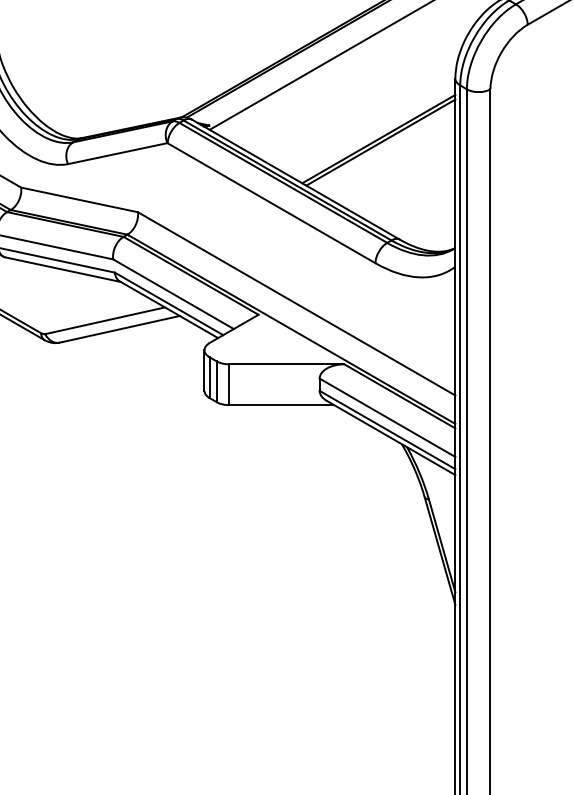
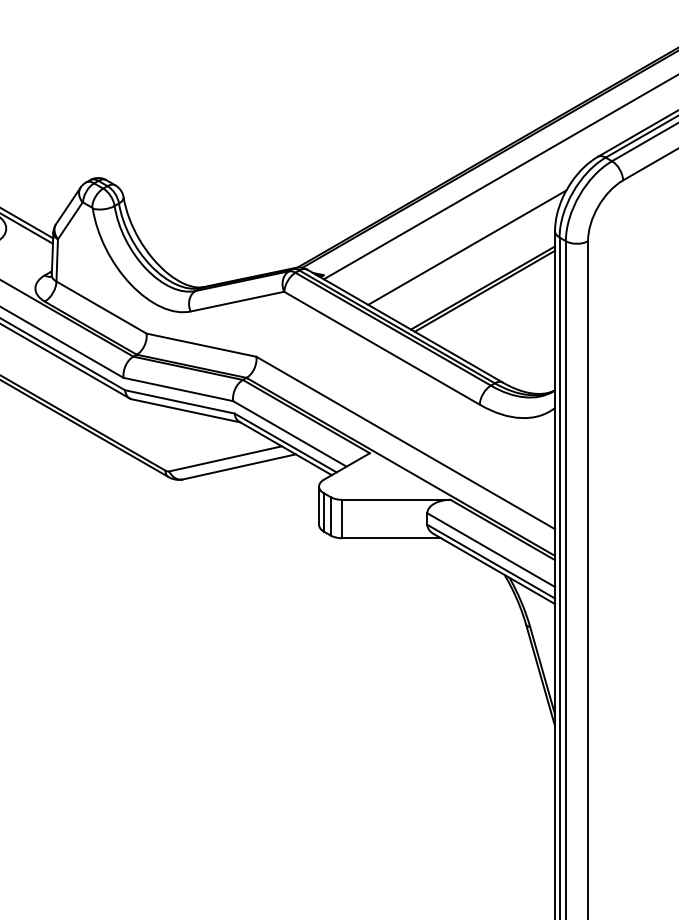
line: (362, 96) -> (467, 247), added

